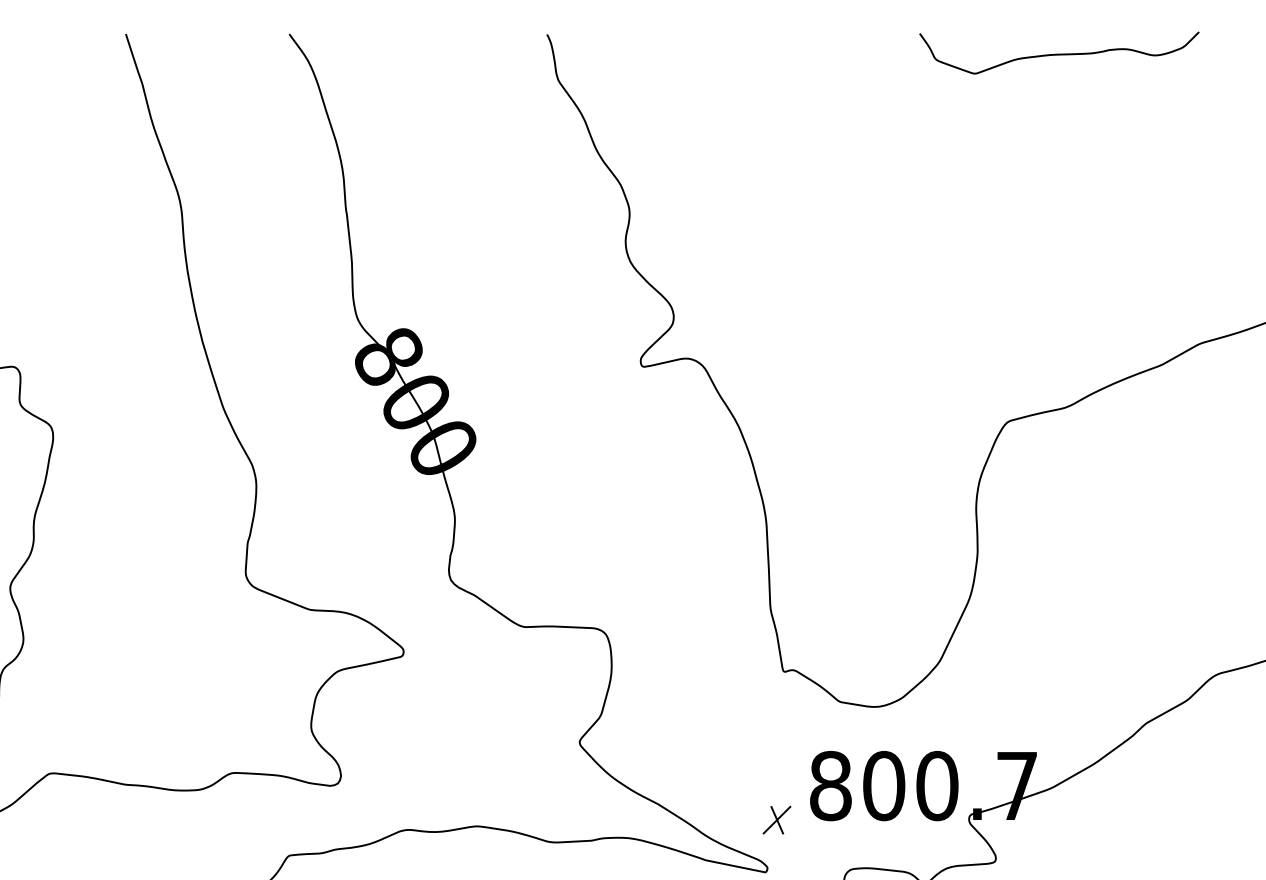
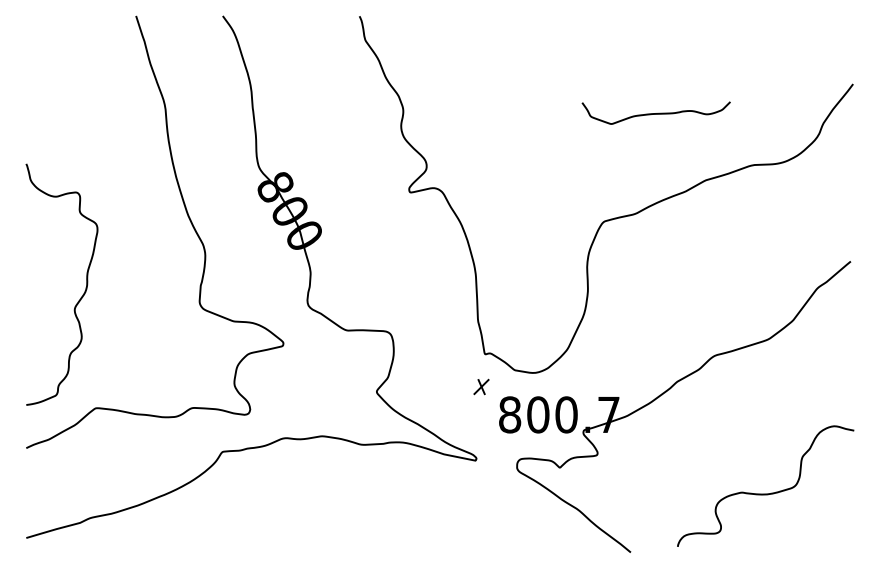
curve: (1057, 53) -> (655, 113), moved
part: (777, 819) -> (481, 386), moved

